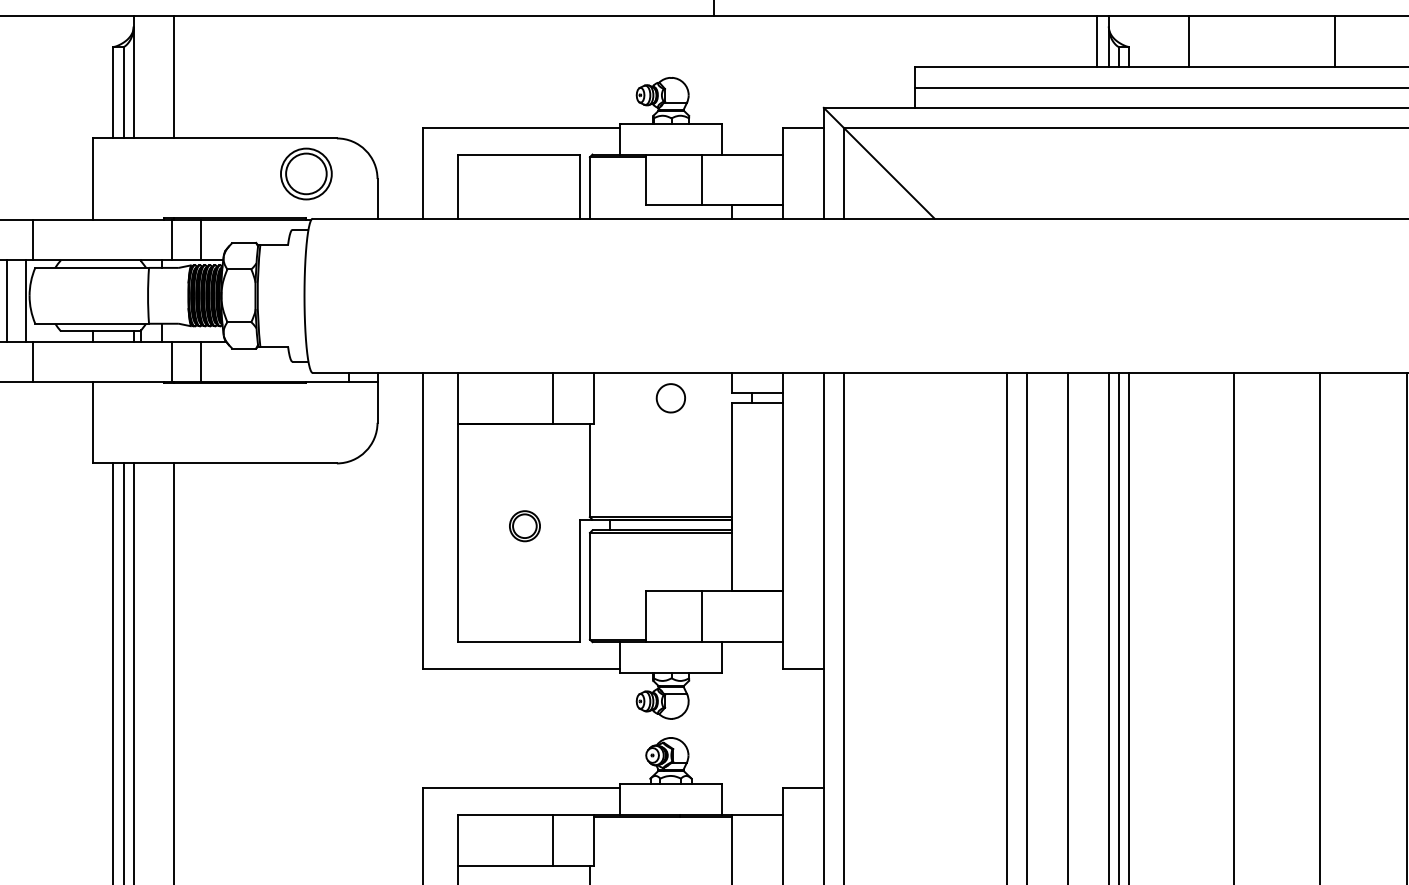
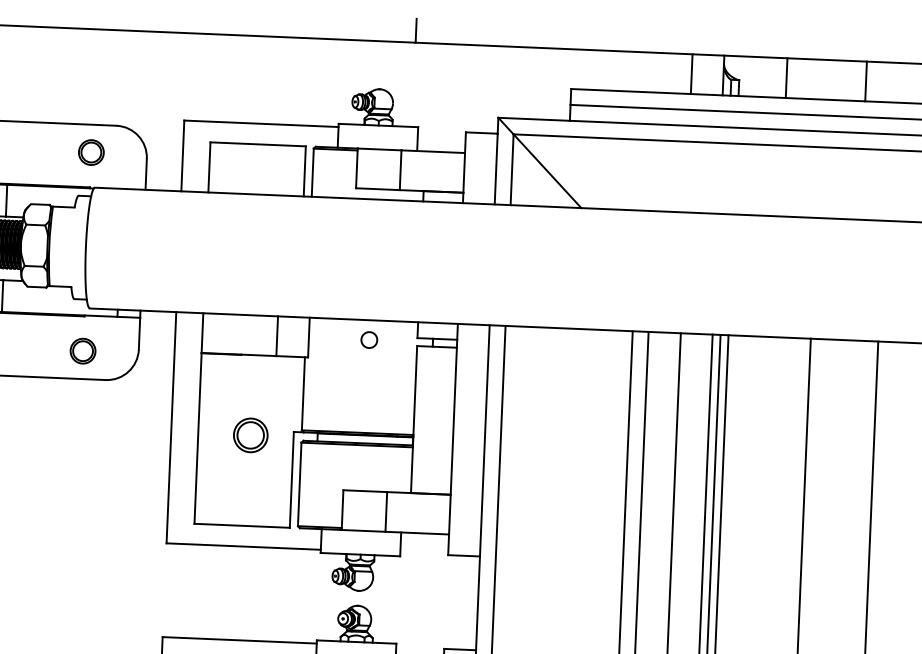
line: (1097, 41) -> (691, 73), moved
line: (1335, 41) -> (866, 81), moved
part: (306, 173) -> (91, 152), size x0.62
part: (671, 398) -> (369, 340), size x0.71
part: (306, 427) -> (83, 350), added
part: (524, 525) -> (250, 434), size x1.43

